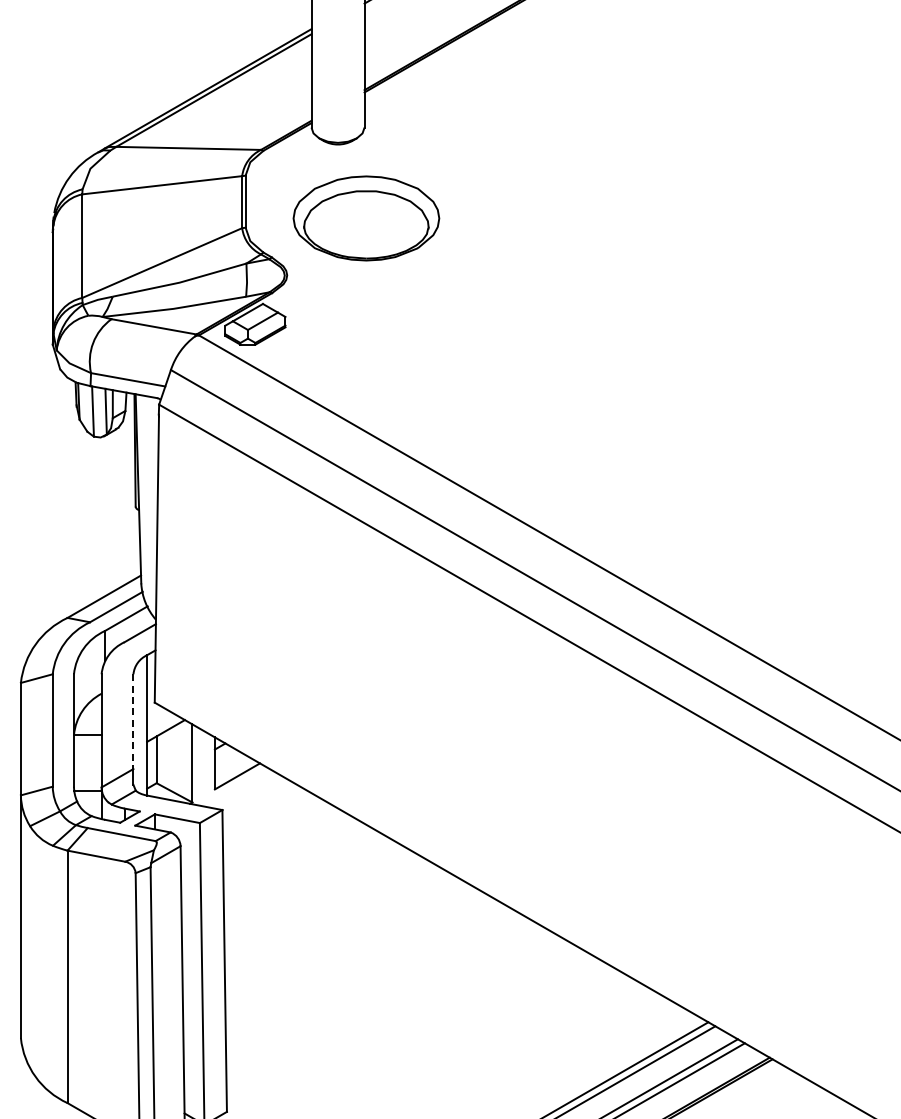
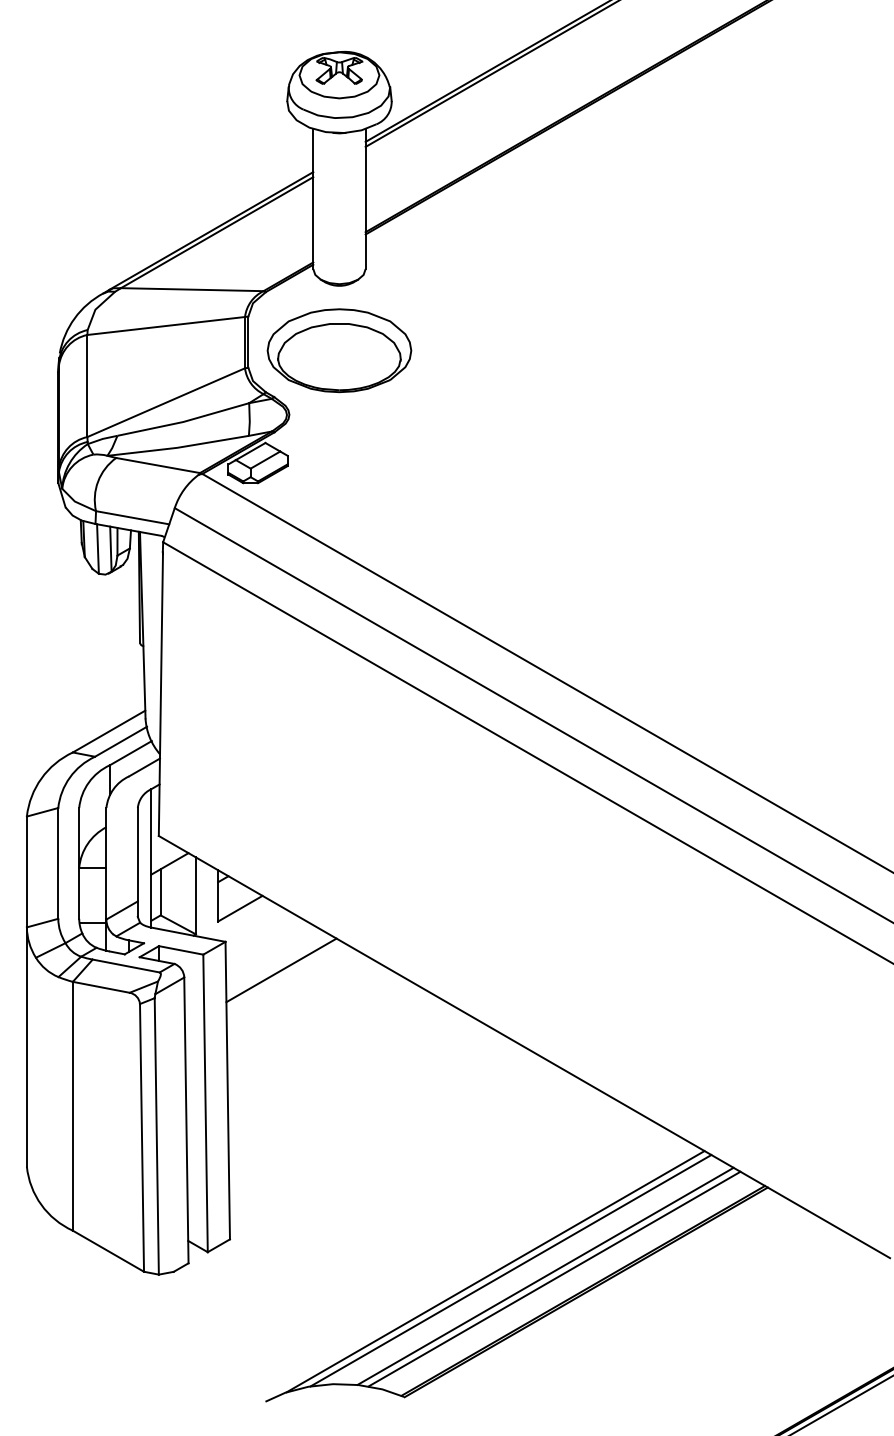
part: (366, 218) -> (339, 350), moved
line: (133, 721) -> (137, 854), dashed -> solid
line: (279, 839) -> (281, 970), added

